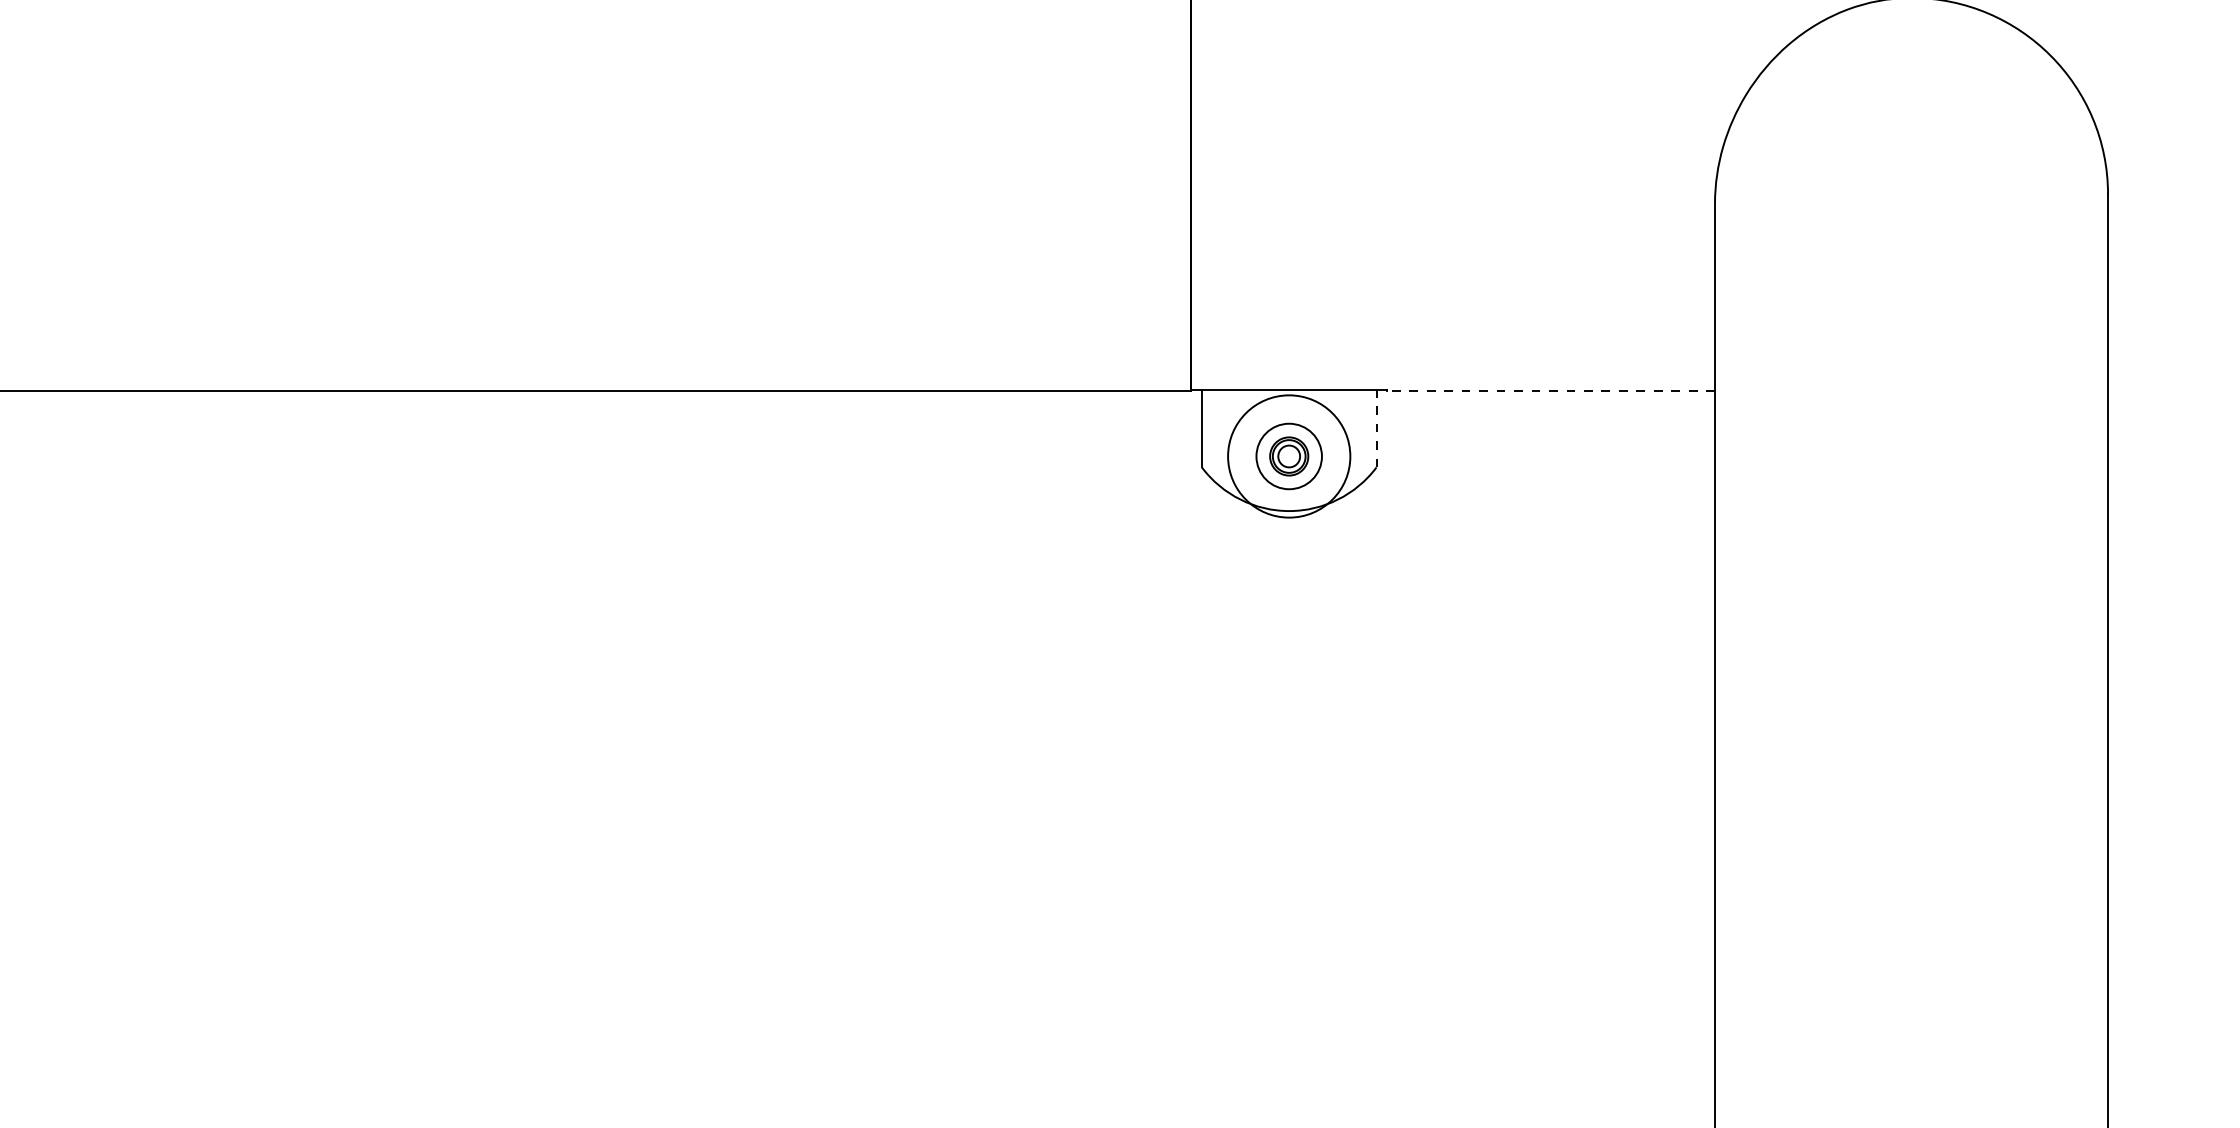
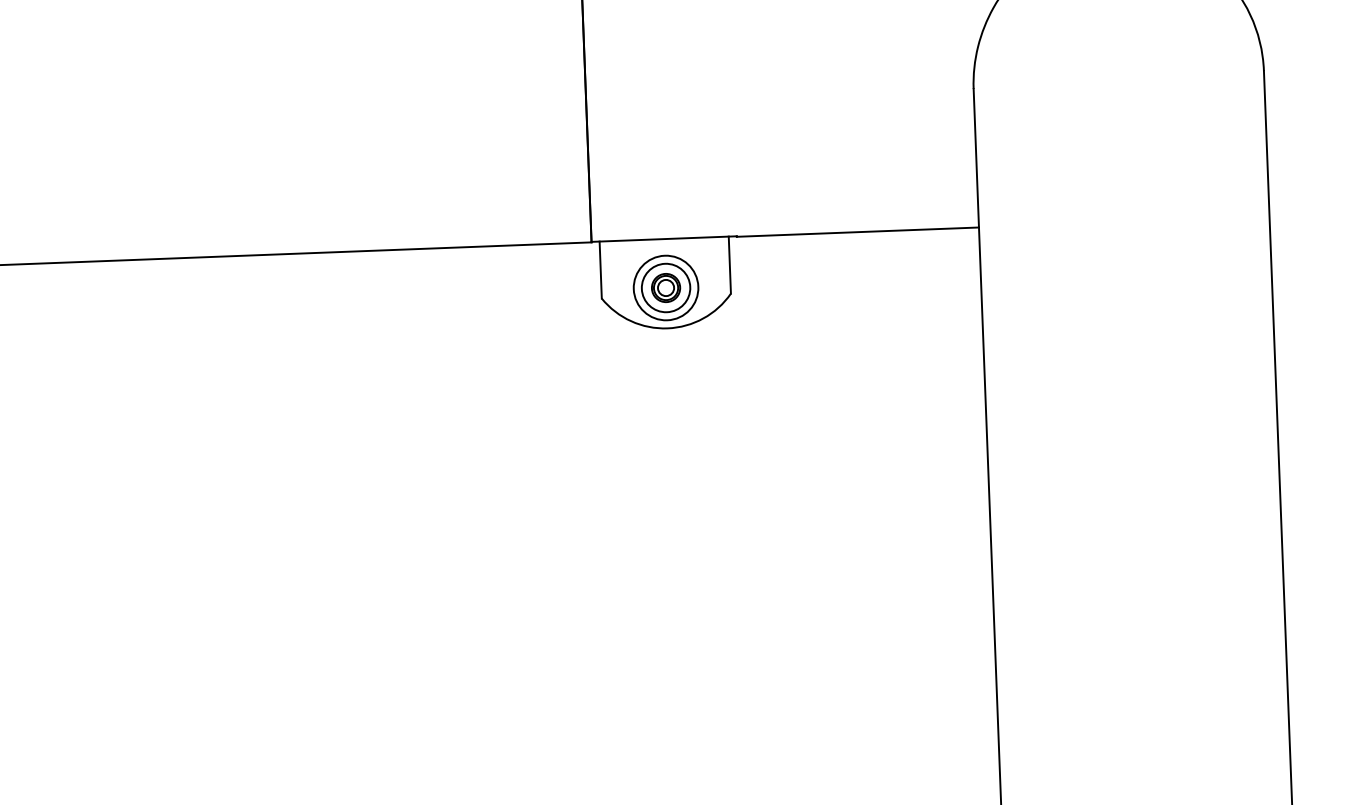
line: (1551, 390) -> (858, 231), dashed -> solid
line: (1376, 428) -> (729, 264), dashed -> solid
circle: (1288, 456) -> (665, 288), size x0.71

